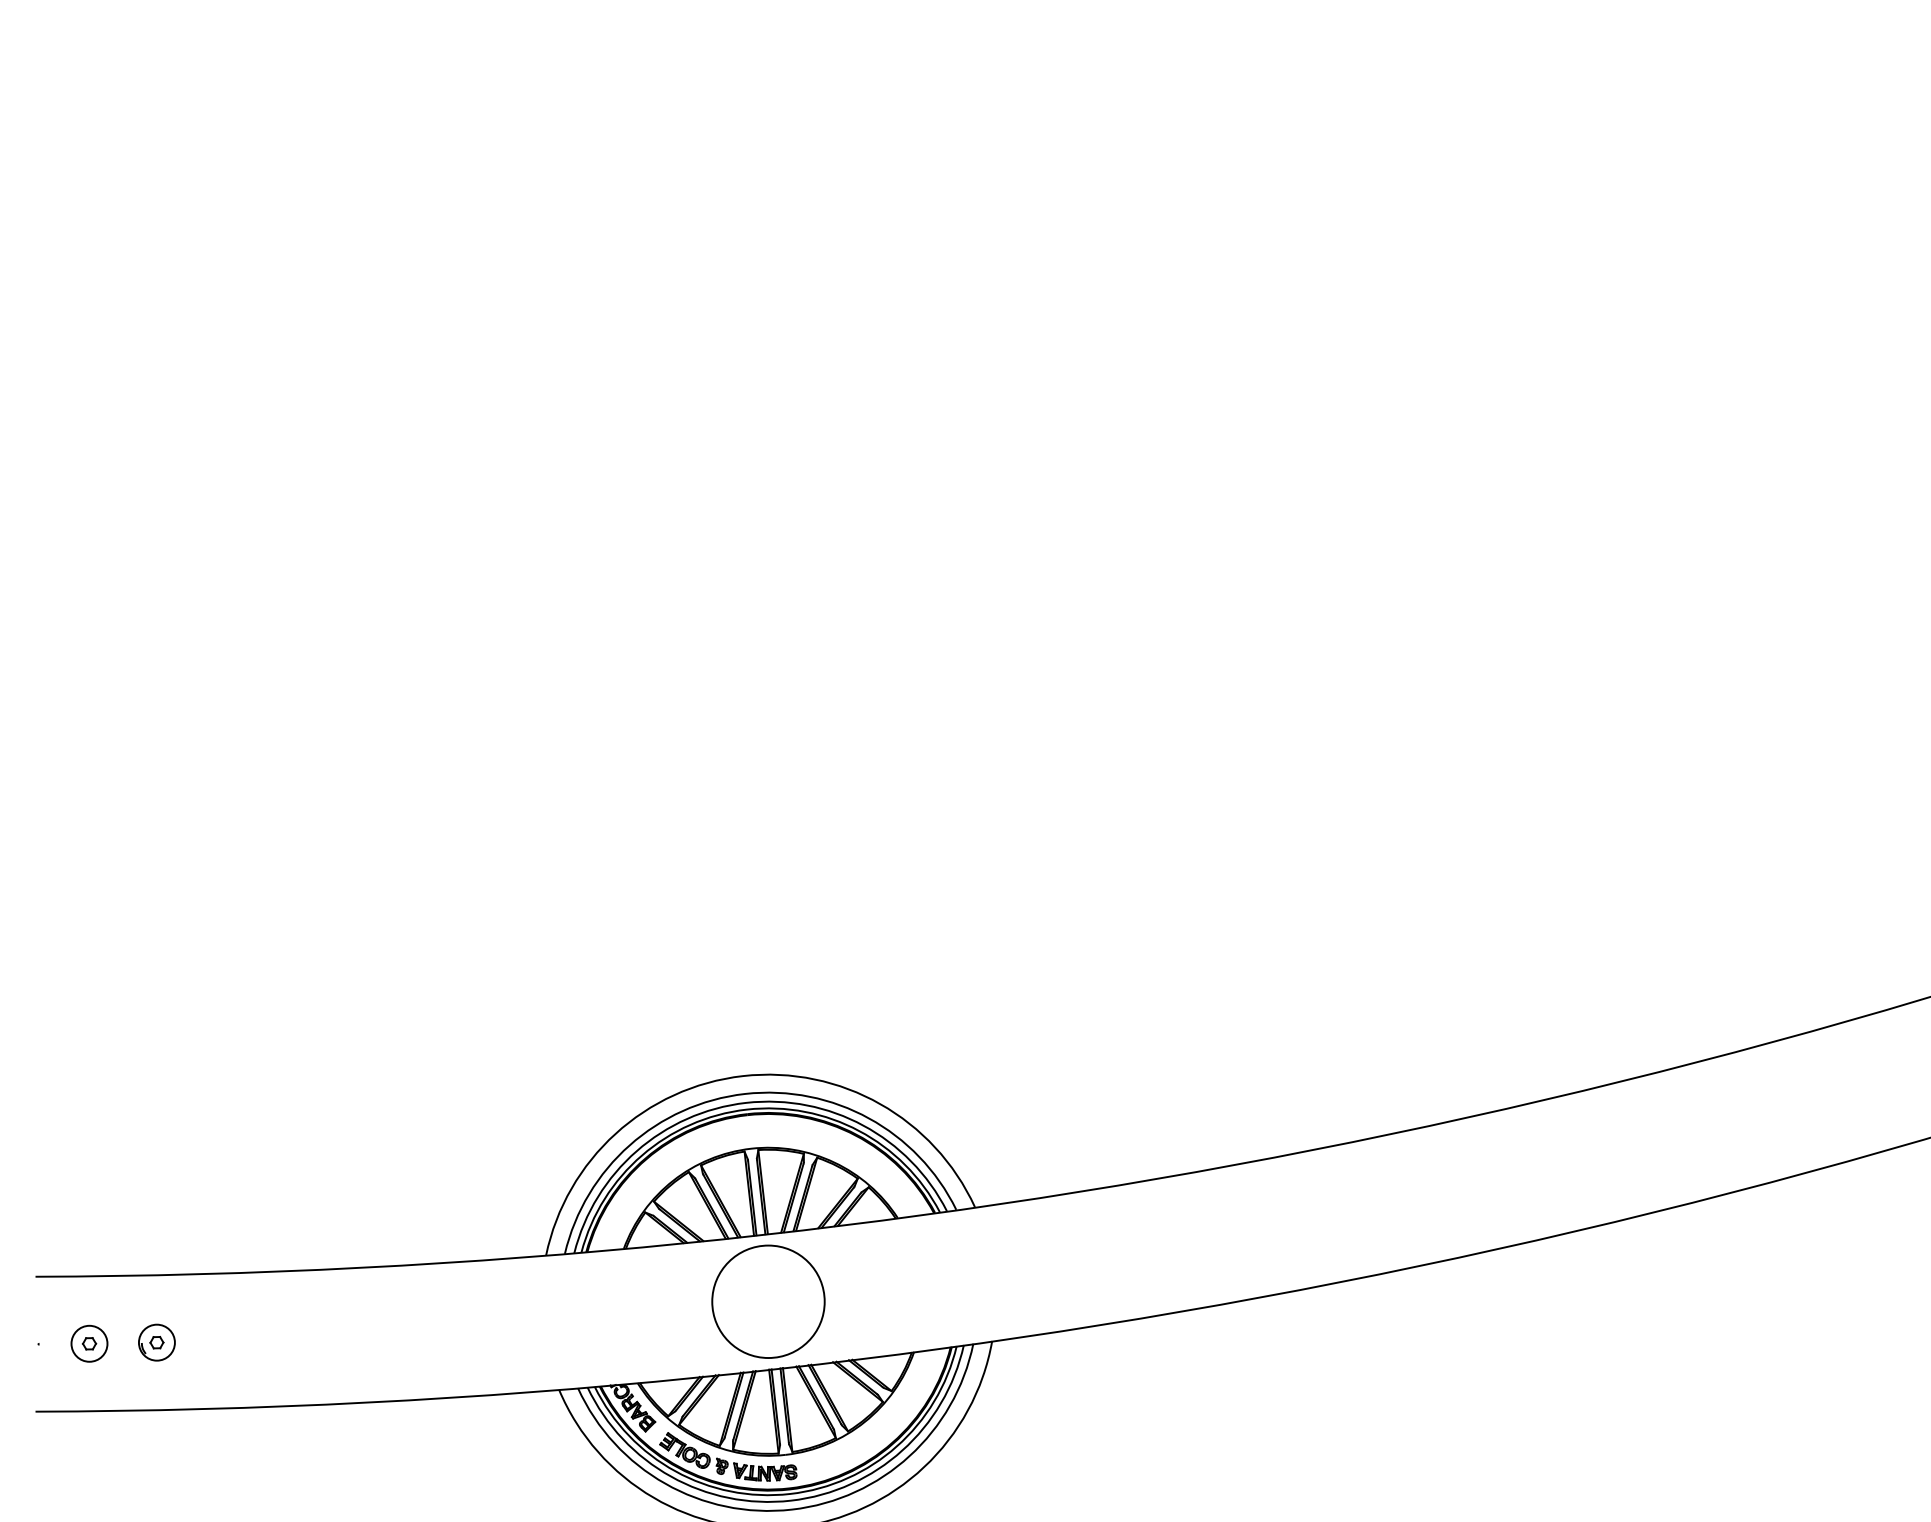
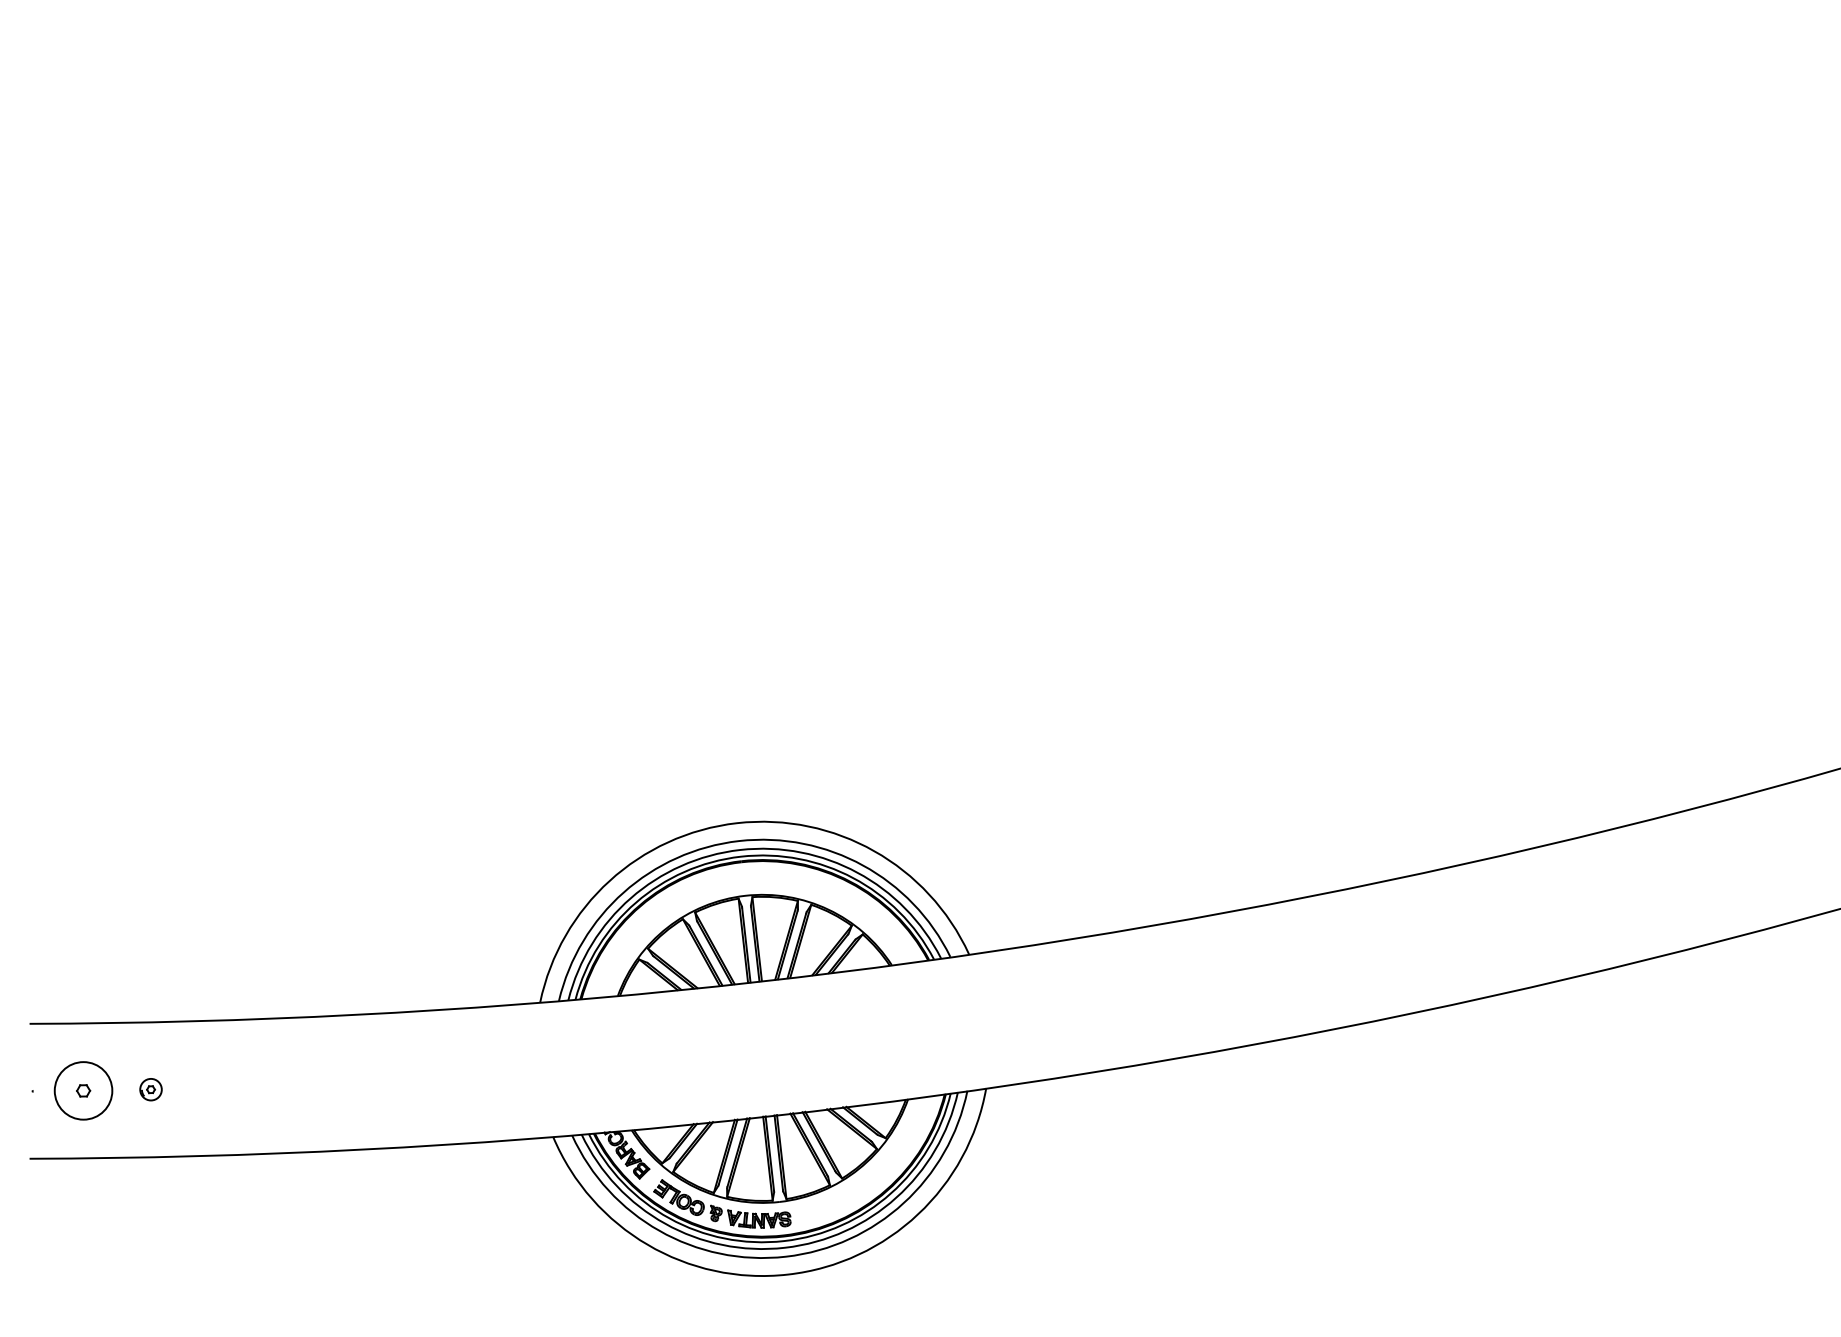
circle: (768, 1301) -> (762, 1048), removed
part: (156, 1342) -> (150, 1089), size x0.6
circle: (89, 1343) -> (83, 1090), size x1.6

